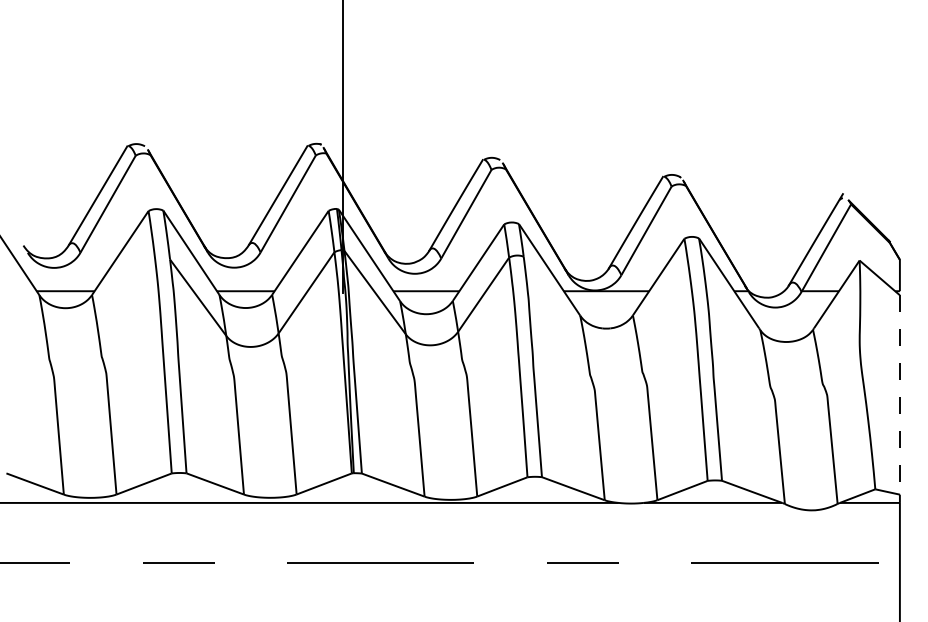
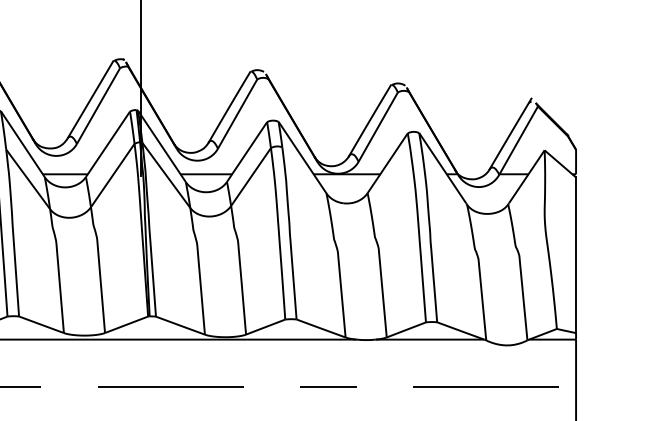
line: (899, 394) -> (575, 254), dashed -> solid

